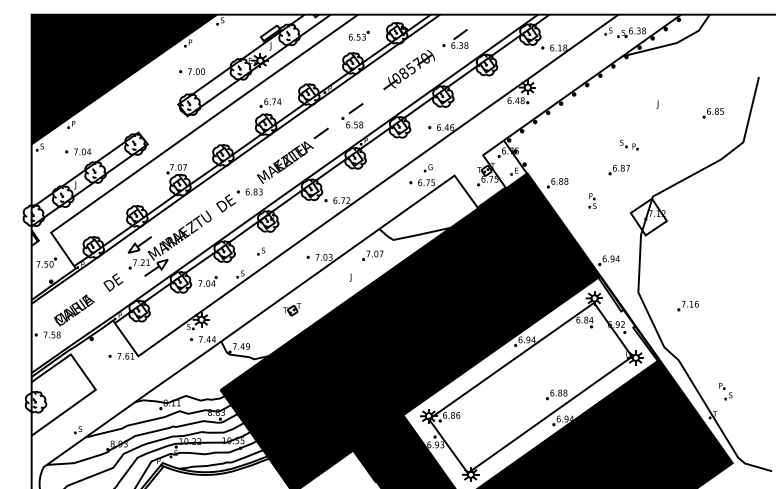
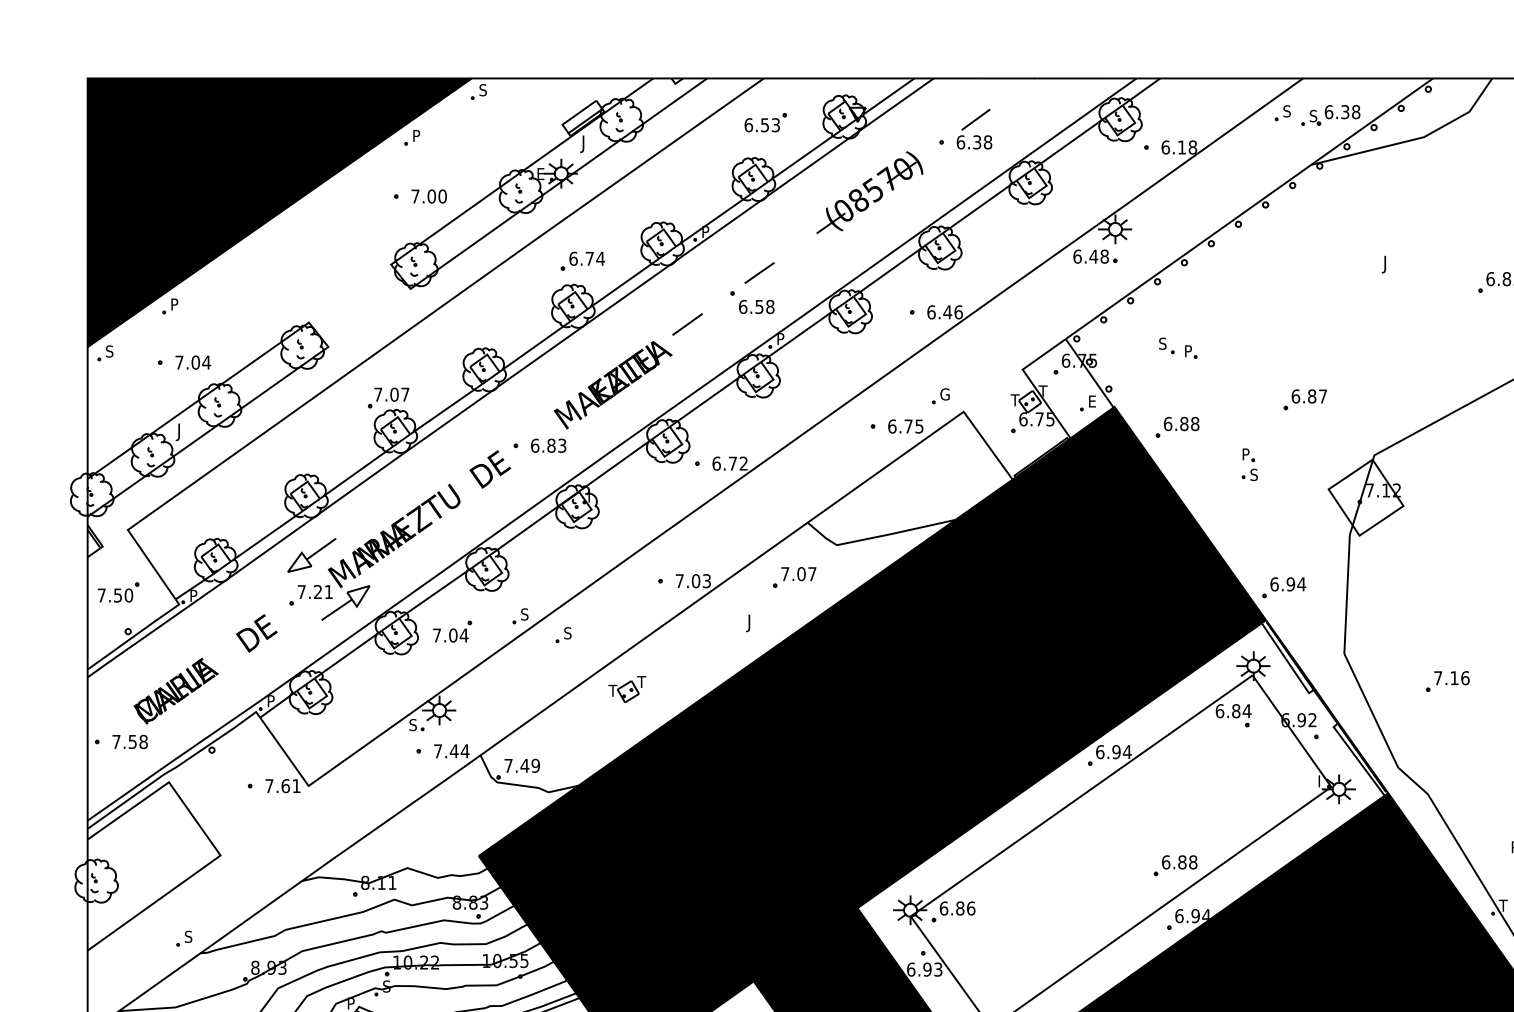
part: (629, 144) -> (1178, 347), moved
part: (427, 168) -> (938, 397), moved
part: (261, 251) -> (563, 635), moved

